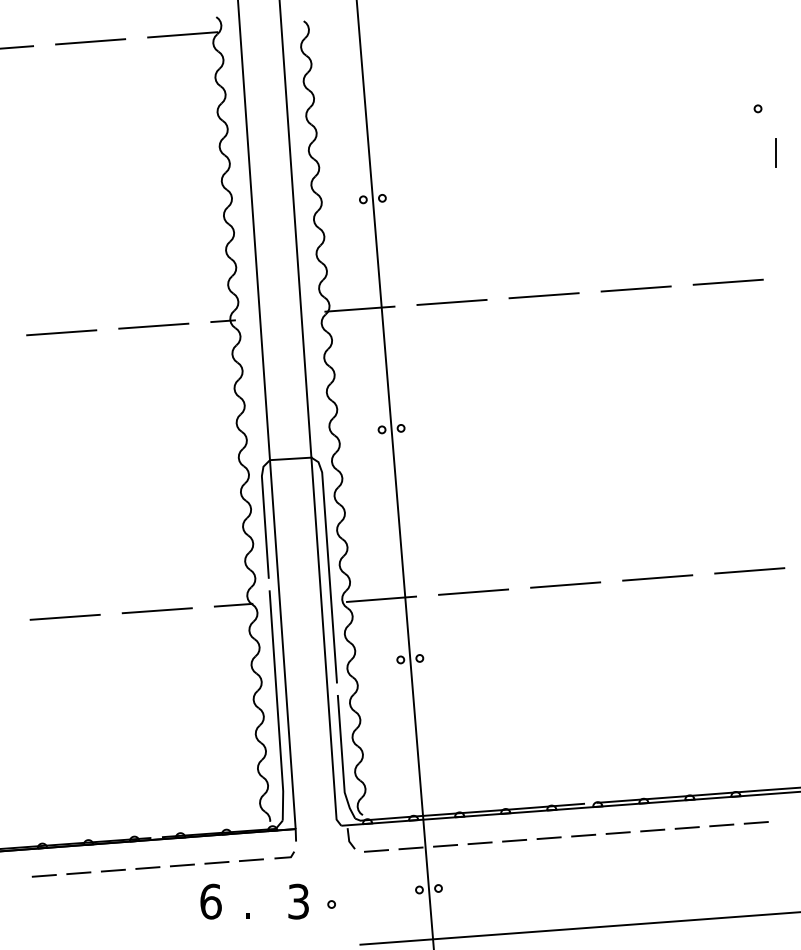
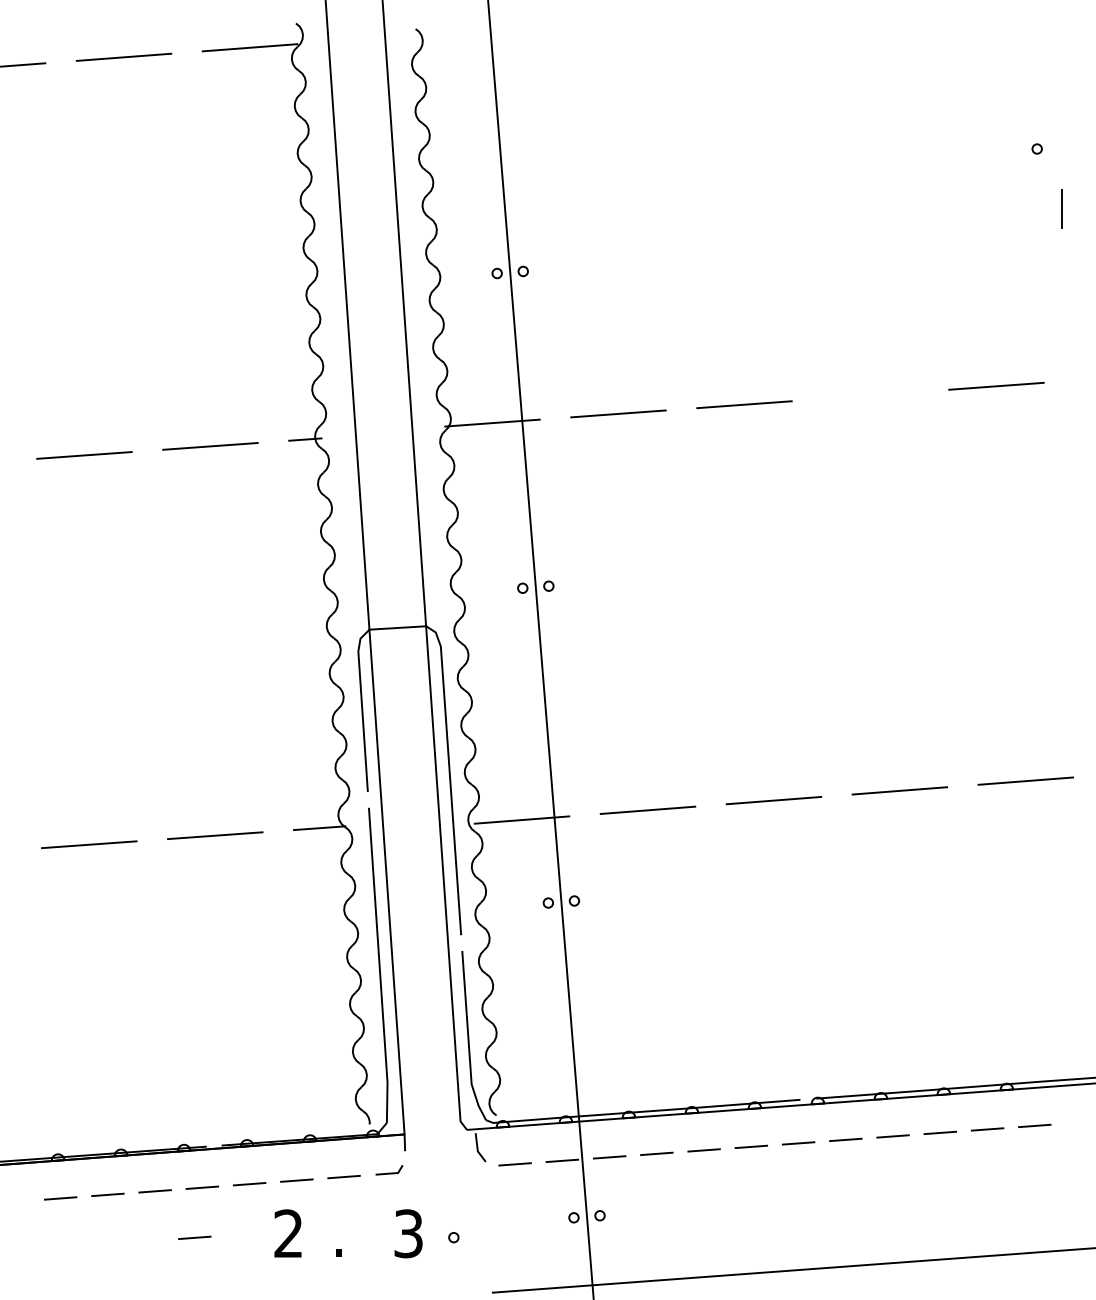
line: (635, 288) -> (869, 394), removed
text: (210, 901) -> (288, 1233), 6 -> 2
line: (142, 904) -> (195, 1237), added

